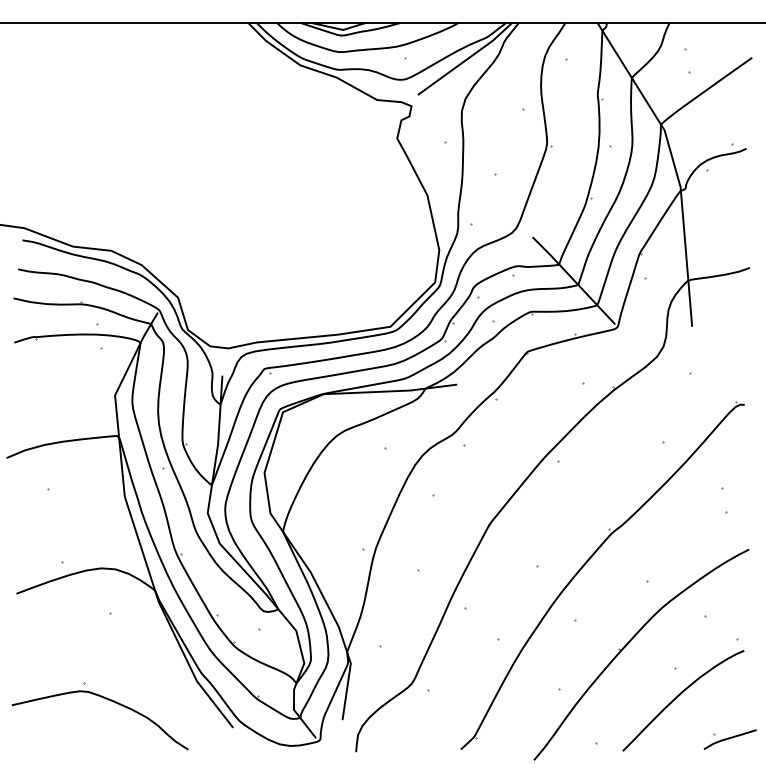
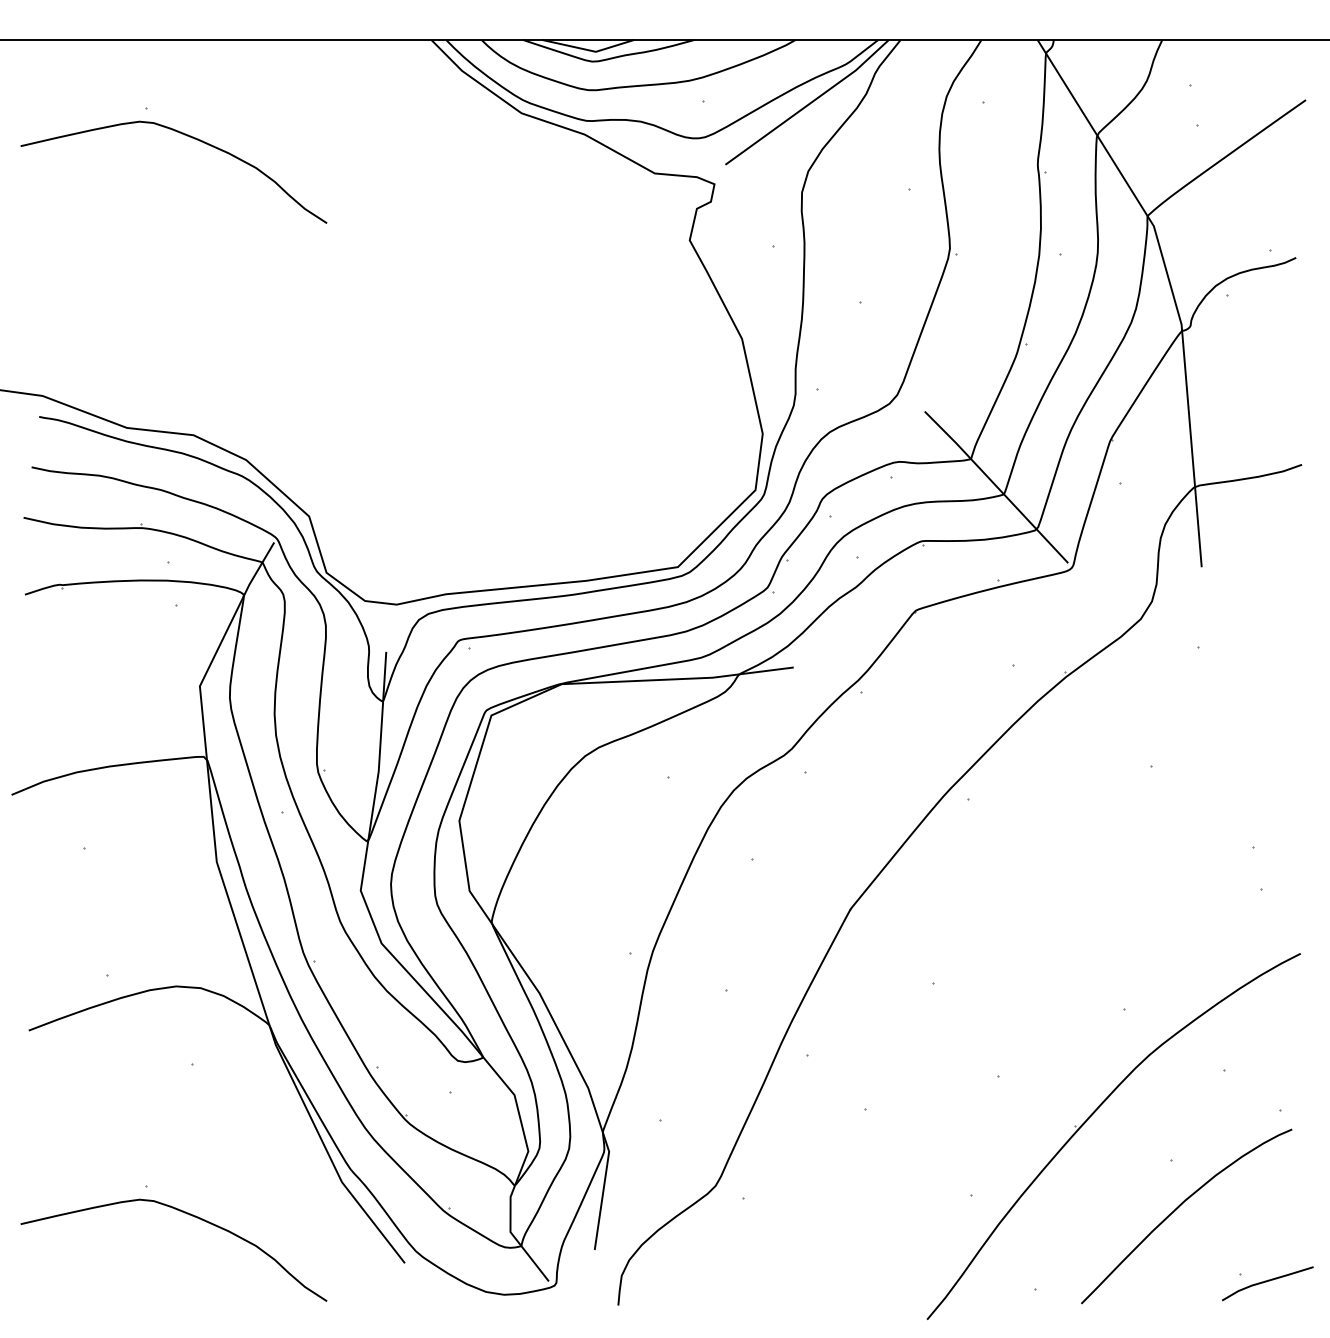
part: (105, 78) -> (183, 136), added
part: (588, 561) -> (1021, 974), removed

